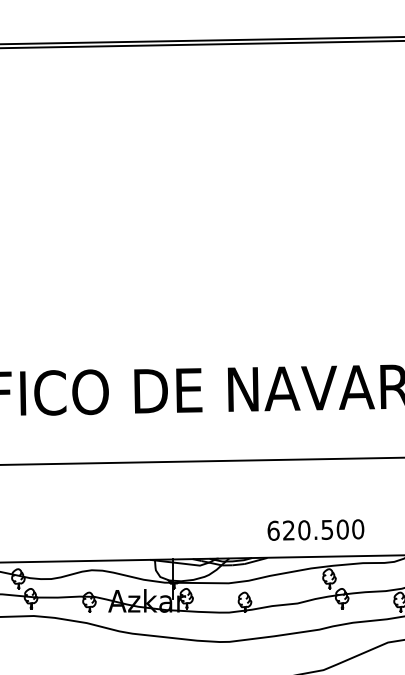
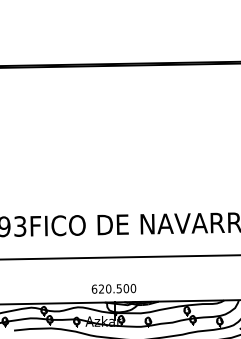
text: (314, 529) -> (113, 288), moved

